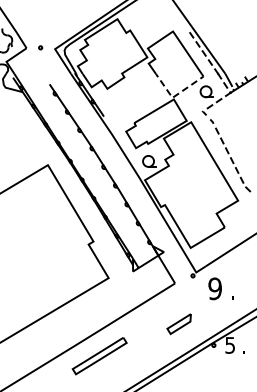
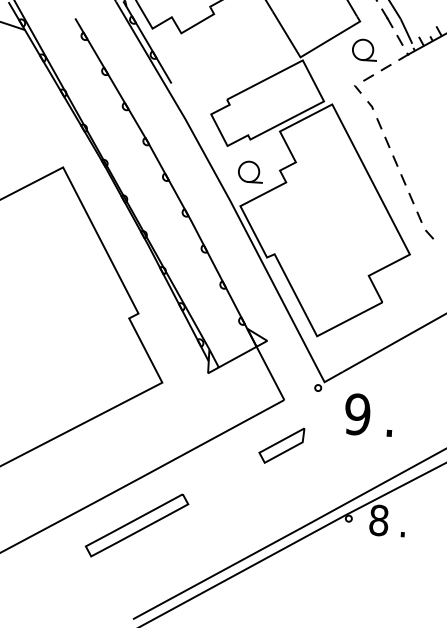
line: (177, 94) -> (310, 51), dashed -> solid
part: (178, 324) -> (280, 446), moved
text: (230, 344) -> (379, 518), 5 -> 8

